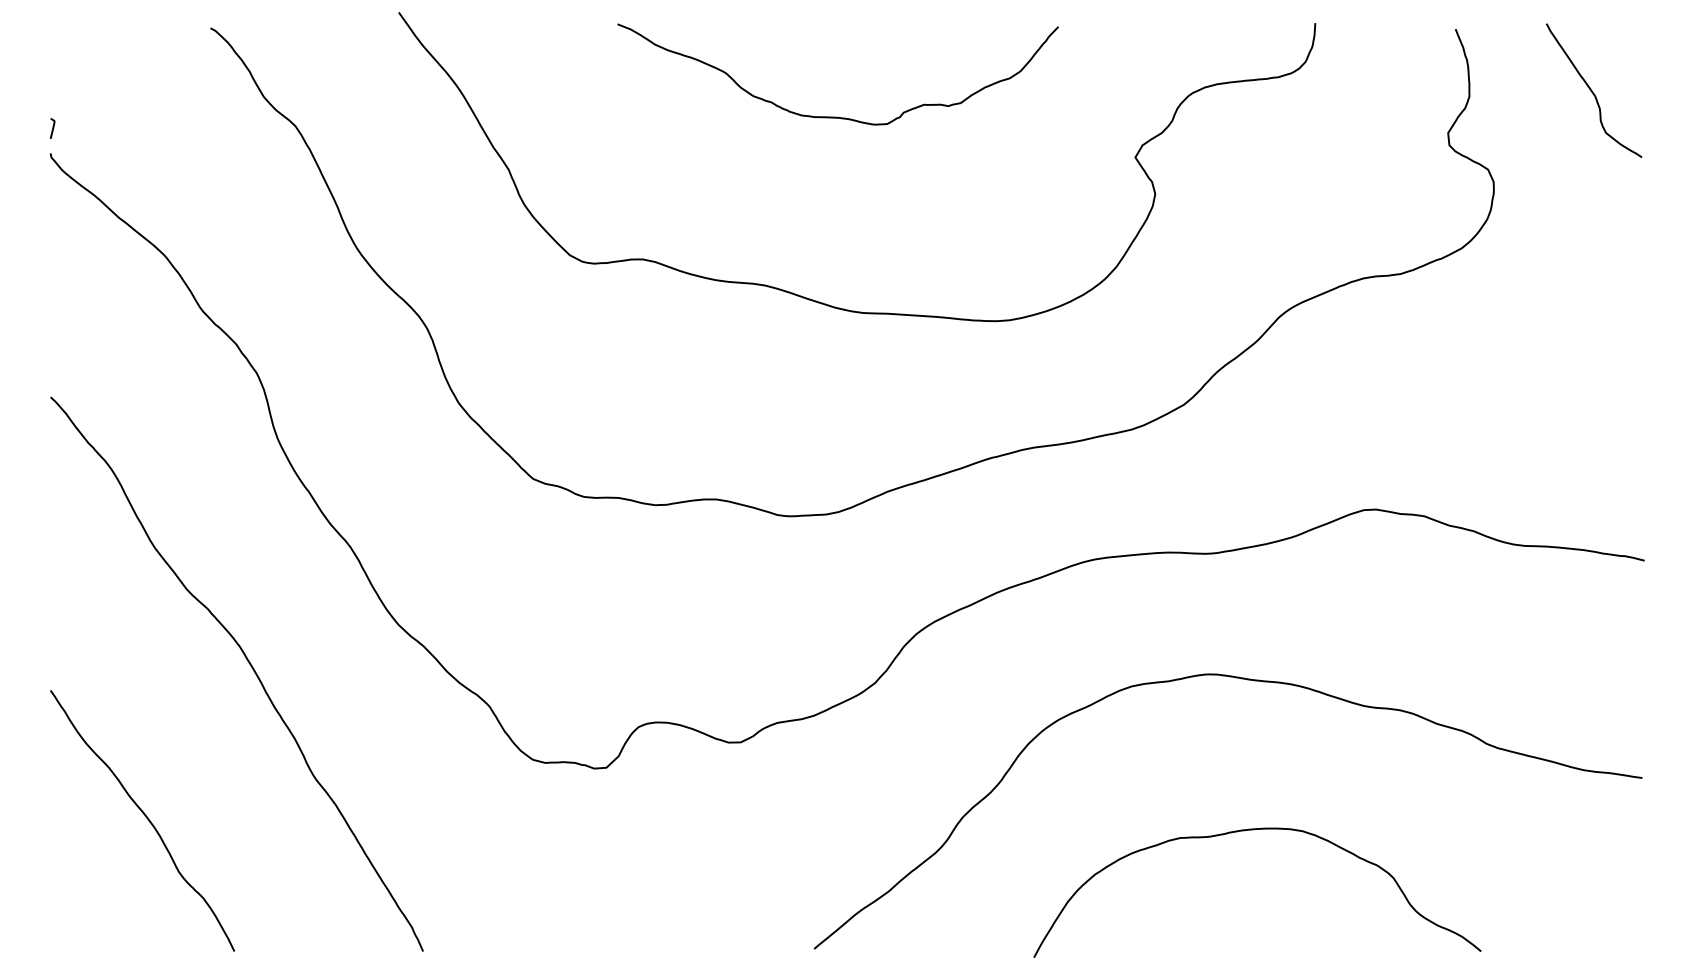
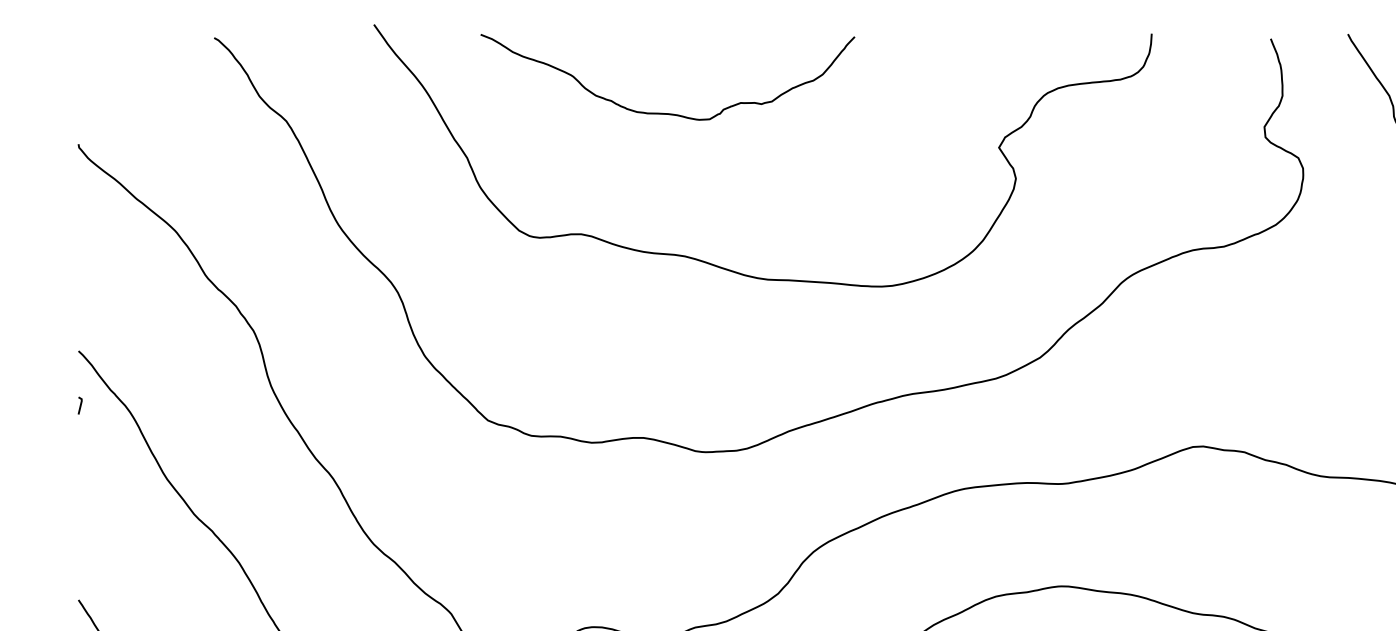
curve: (837, 116) -> (667, 112), moved
line: (52, 128) -> (80, 405), moved

